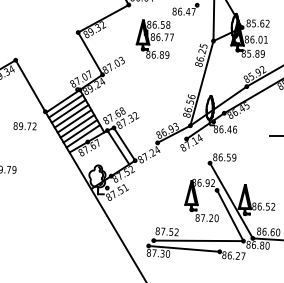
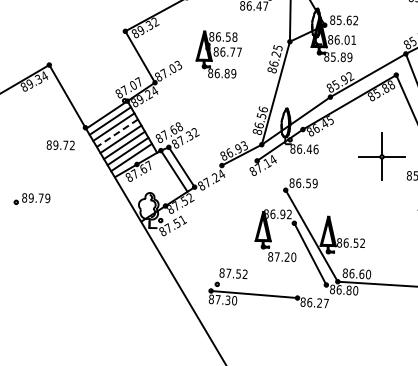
part: (154, 39) -> (218, 54), moved
line: (71, 116) -> (117, 133), solid -> dashed
line: (198, 240) -> (271, 284), removed

